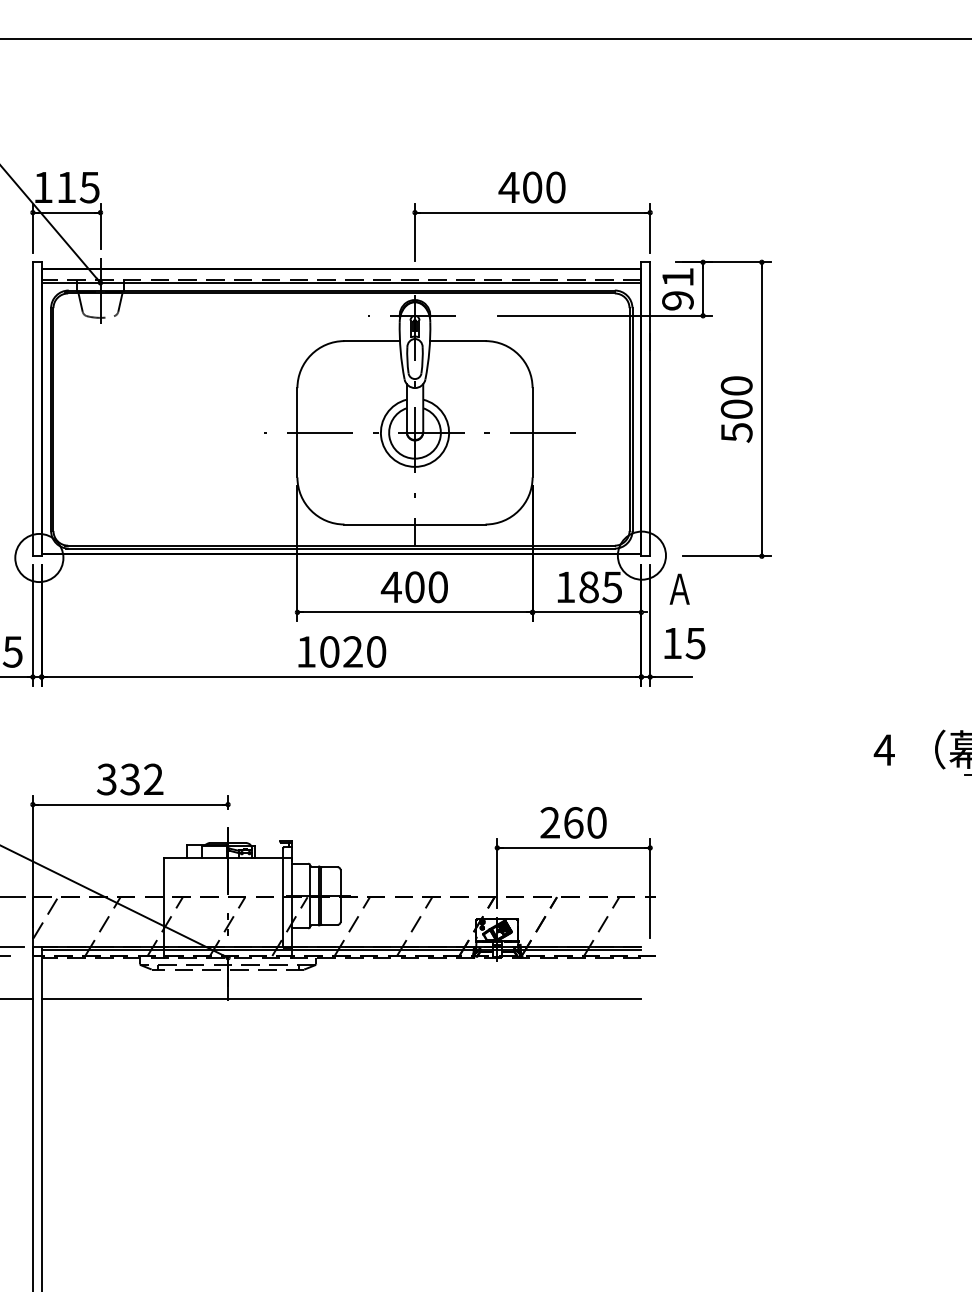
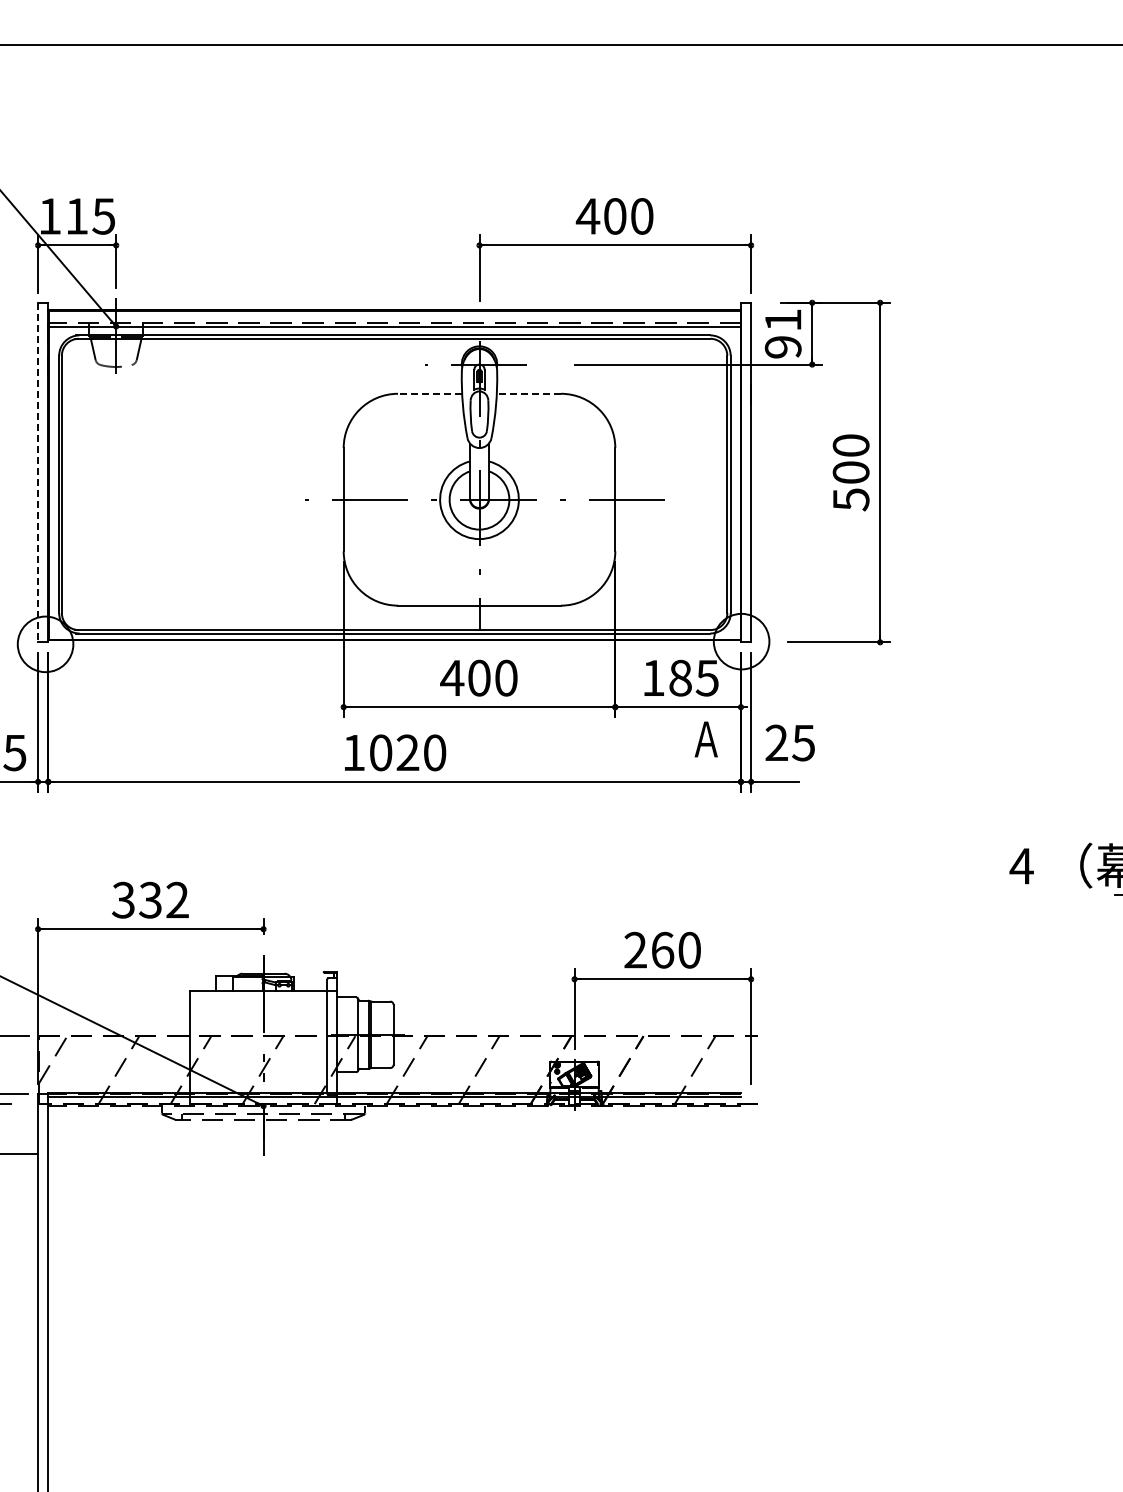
line: (371, 340) -> (429, 393), solid -> dashed
line: (457, 340) -> (528, 393), solid -> dashed
line: (33, 409) -> (38, 472), solid -> dashed
text: (679, 589) -> (705, 739), moved
text: (672, 642) -> (776, 742), 15 -> 25
line: (341, 998) -> (394, 1153), removed

